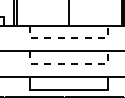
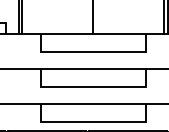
line: (69, 38) -> (93, 51), dashed -> solid
line: (69, 64) -> (93, 86), dashed -> solid

